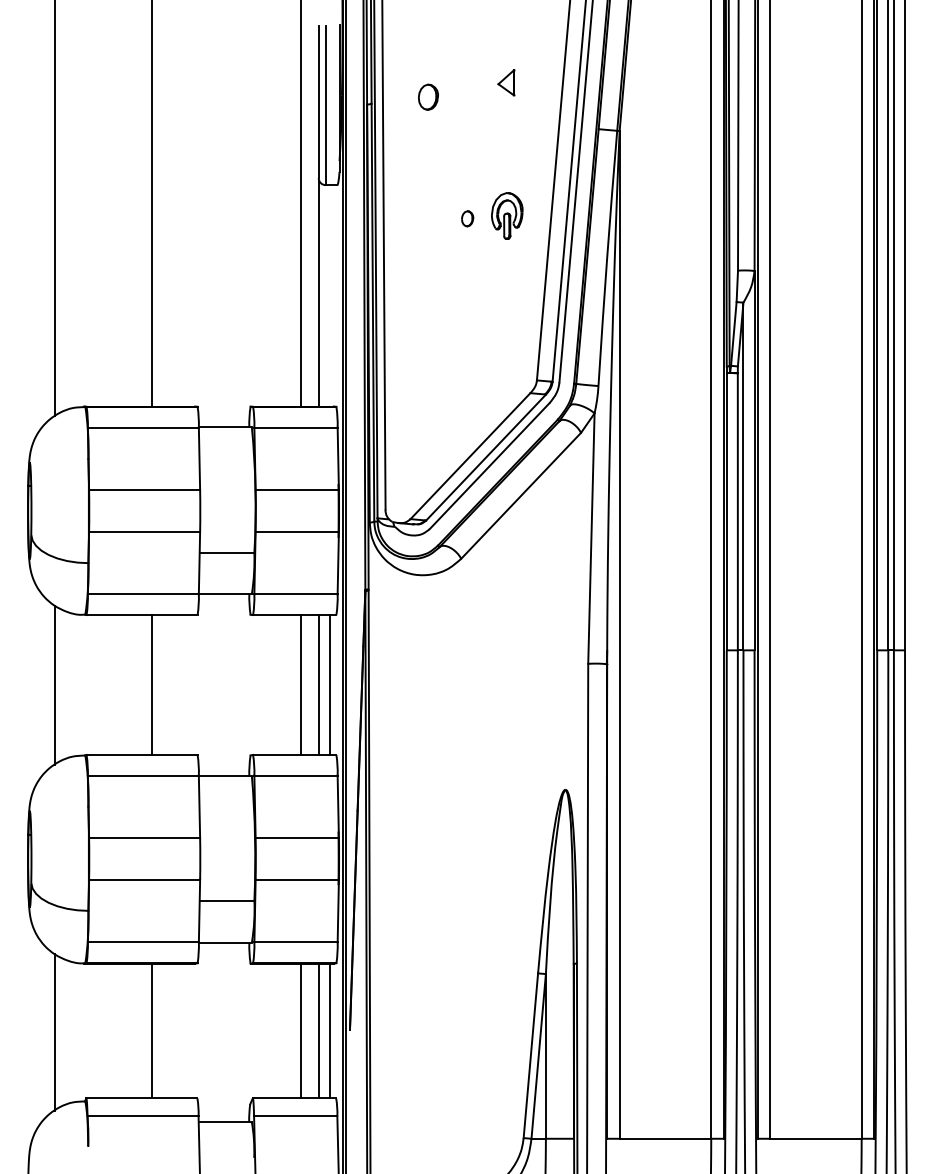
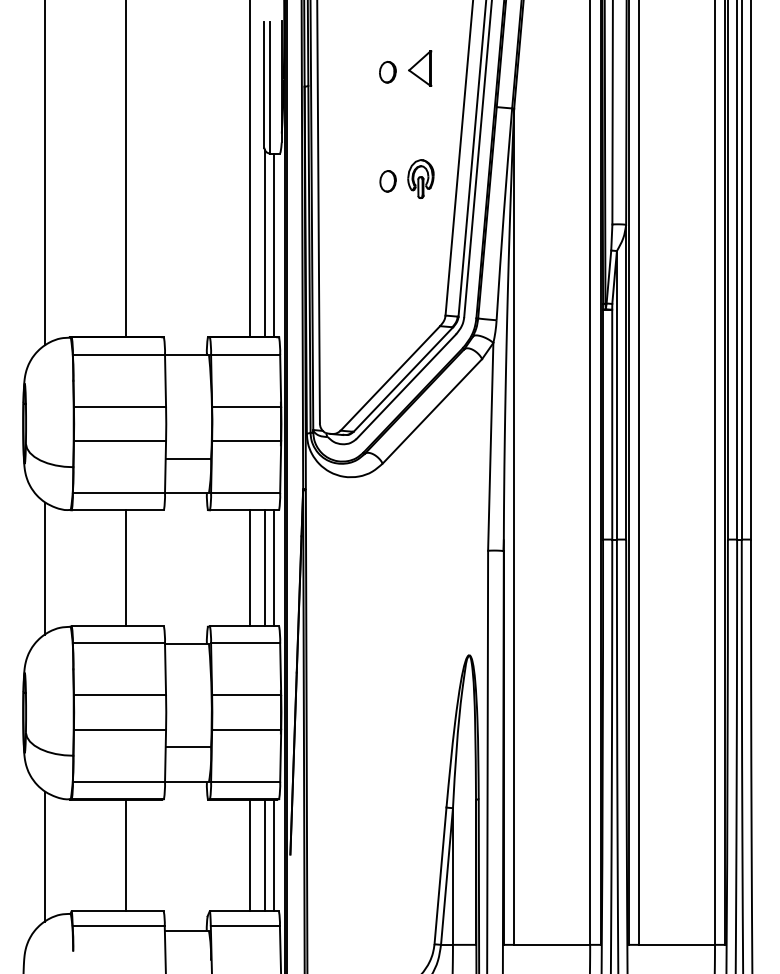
part: (506, 82) -> (420, 68), size x1.67
part: (428, 96) -> (387, 71), moved
part: (467, 218) -> (387, 181), size x1.67
line: (330, 295) -> (274, 245), added

